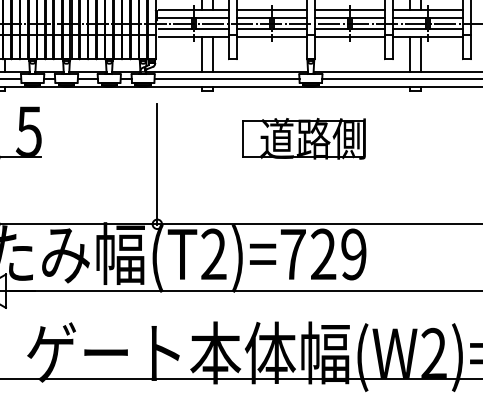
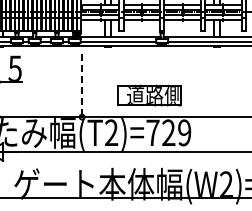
part: (303, 138) -> (149, 95), moved
line: (158, 165) -> (82, 86), solid -> dashed

